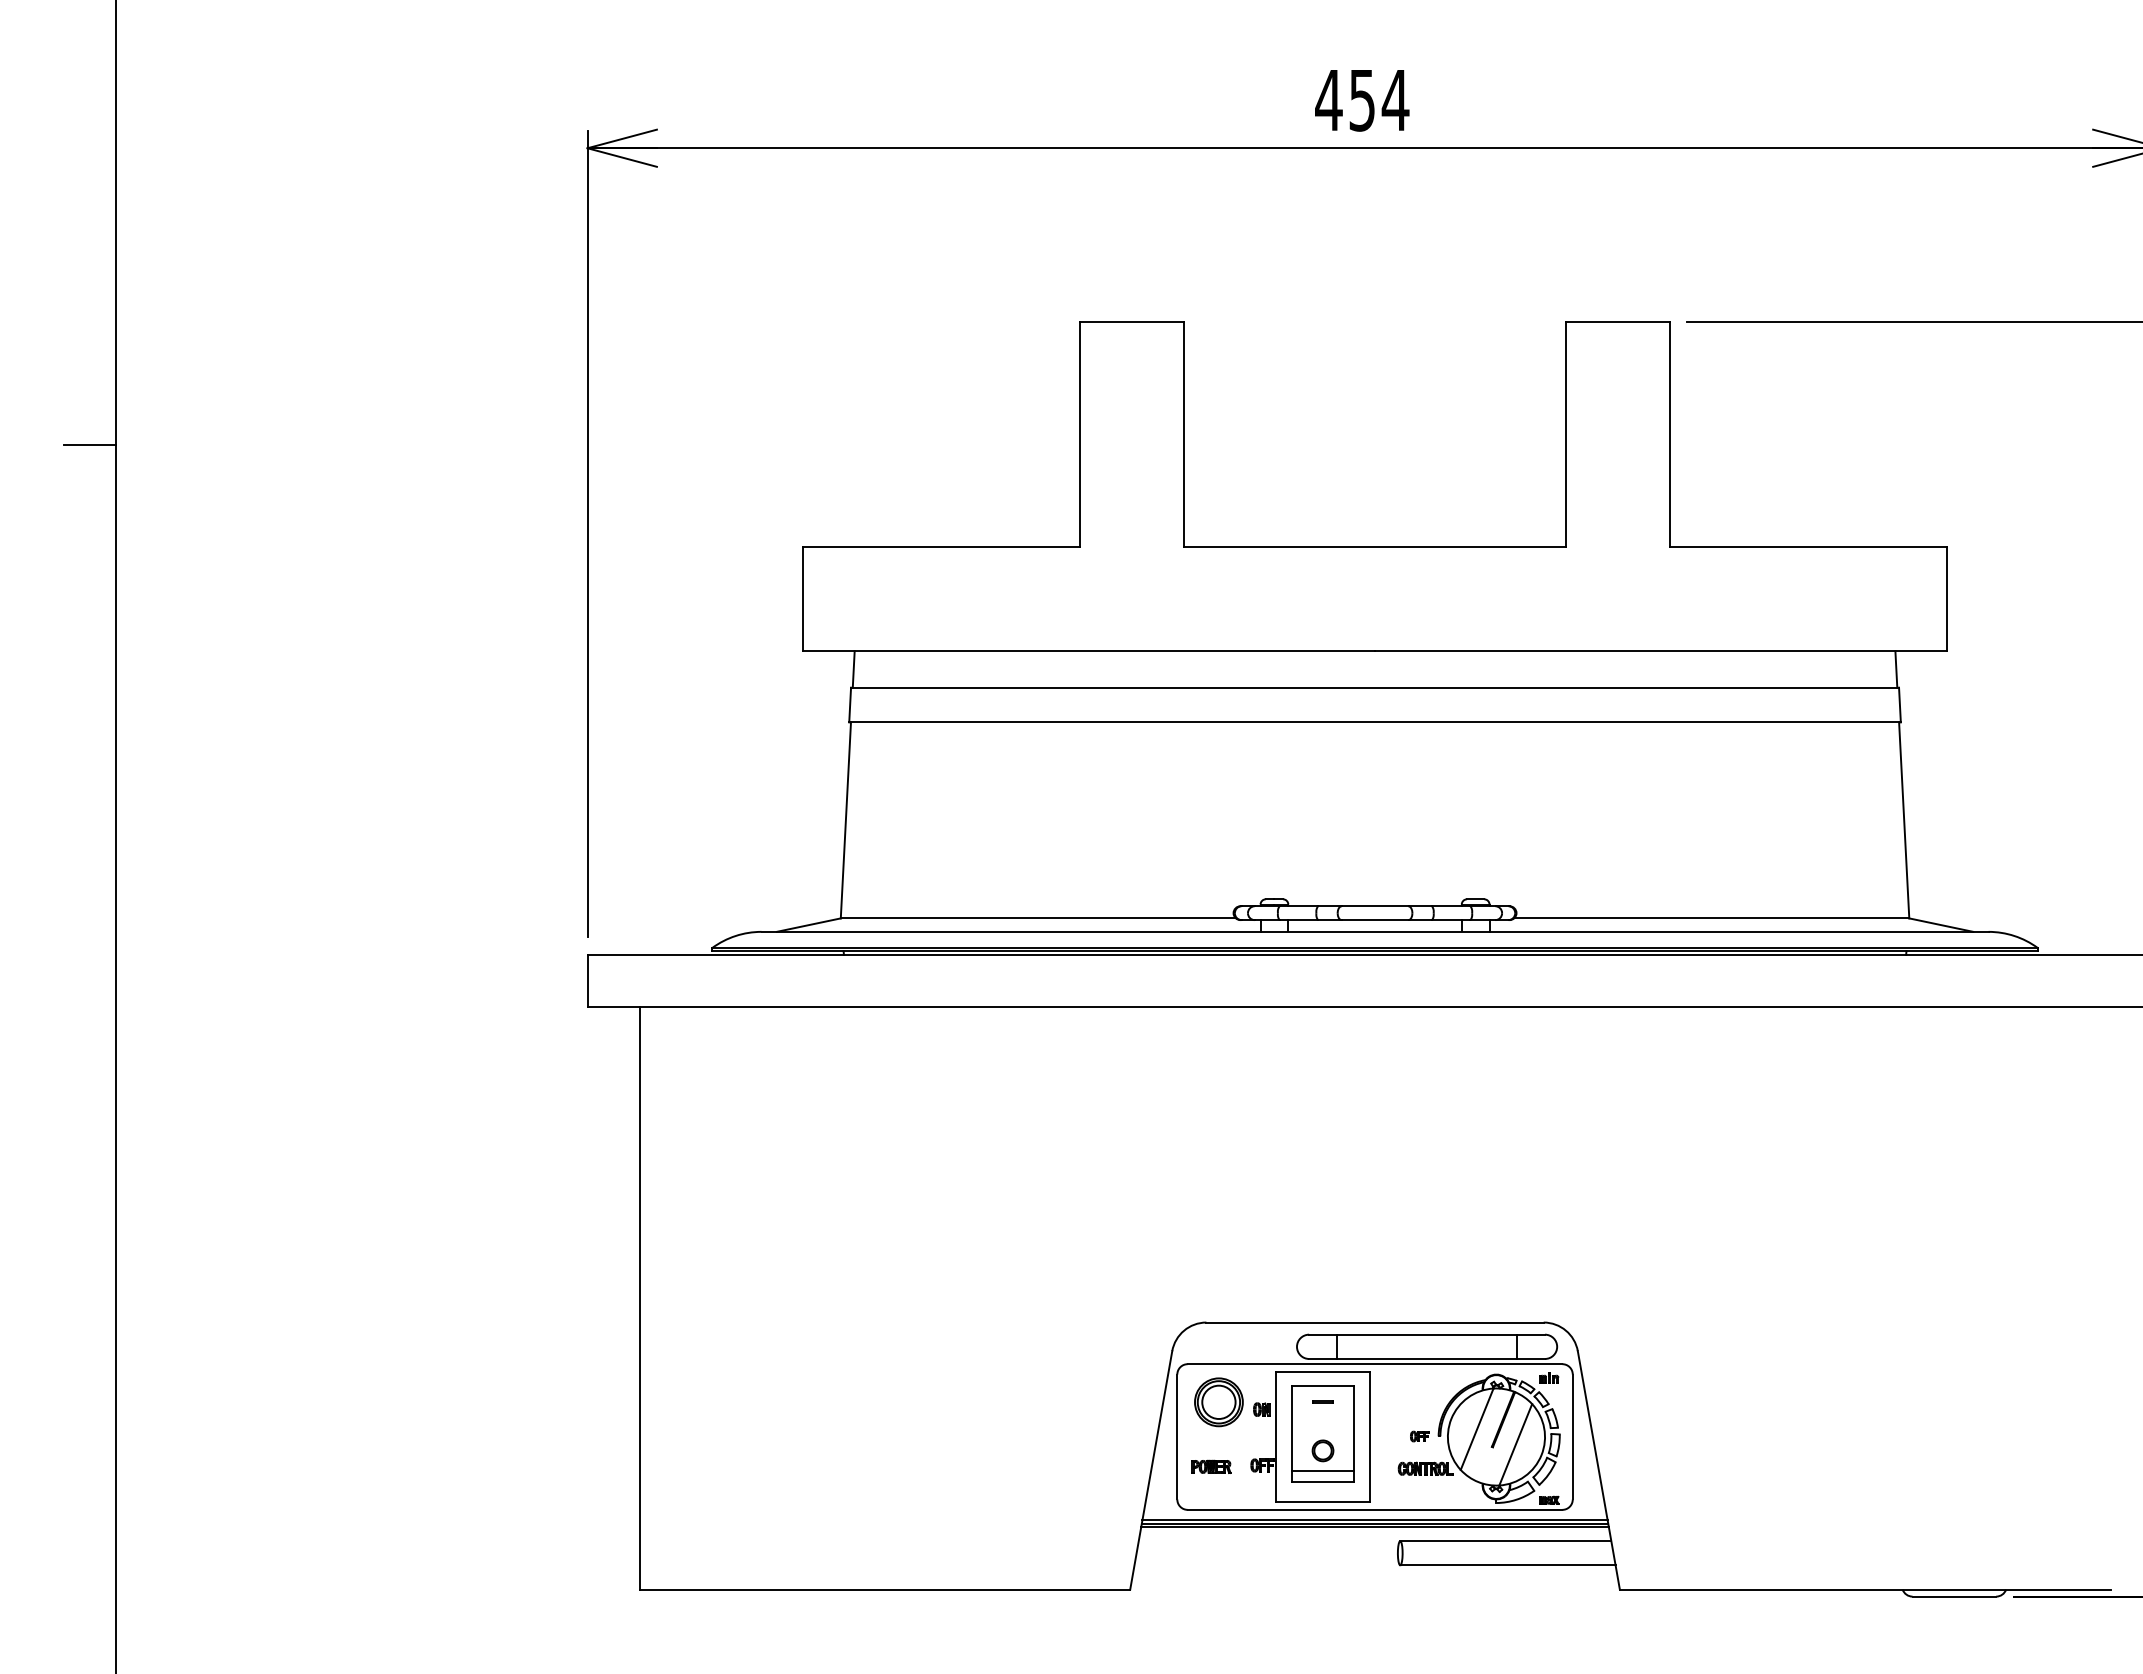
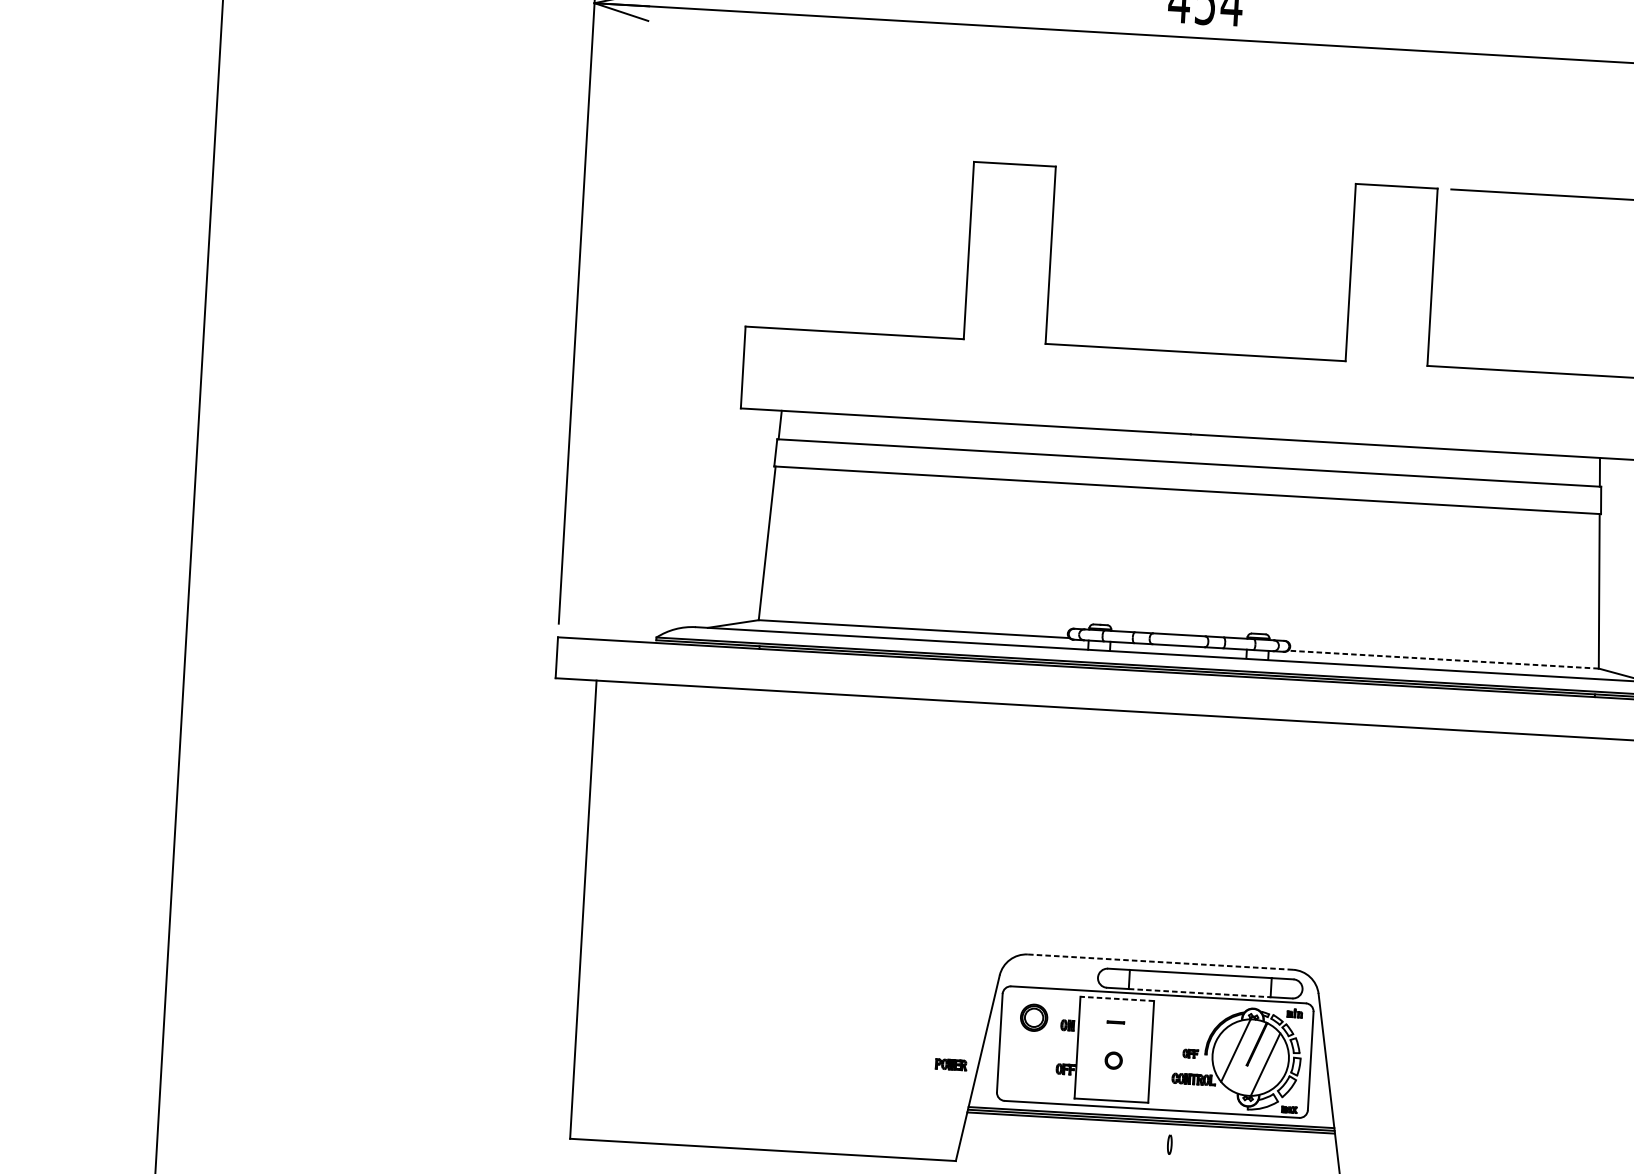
line: (90, 444) -> (190, 213), removed
line: (1711, 918) -> (1443, 659), solid -> dashed
line: (1375, 1322) -> (1160, 962), solid -> dashed
line: (1427, 1358) -> (1200, 992), solid -> dashed
line: (1323, 1372) -> (1117, 999), solid -> dashed
part: (1218, 1402) -> (1033, 1017), size x0.7
part: (1322, 1433) -> (1114, 1046), removed
part: (1211, 1466) -> (951, 1064), moved
line: (1505, 1541) -> (1253, 1140), removed
line: (1507, 1565) -> (1253, 1159), removed

